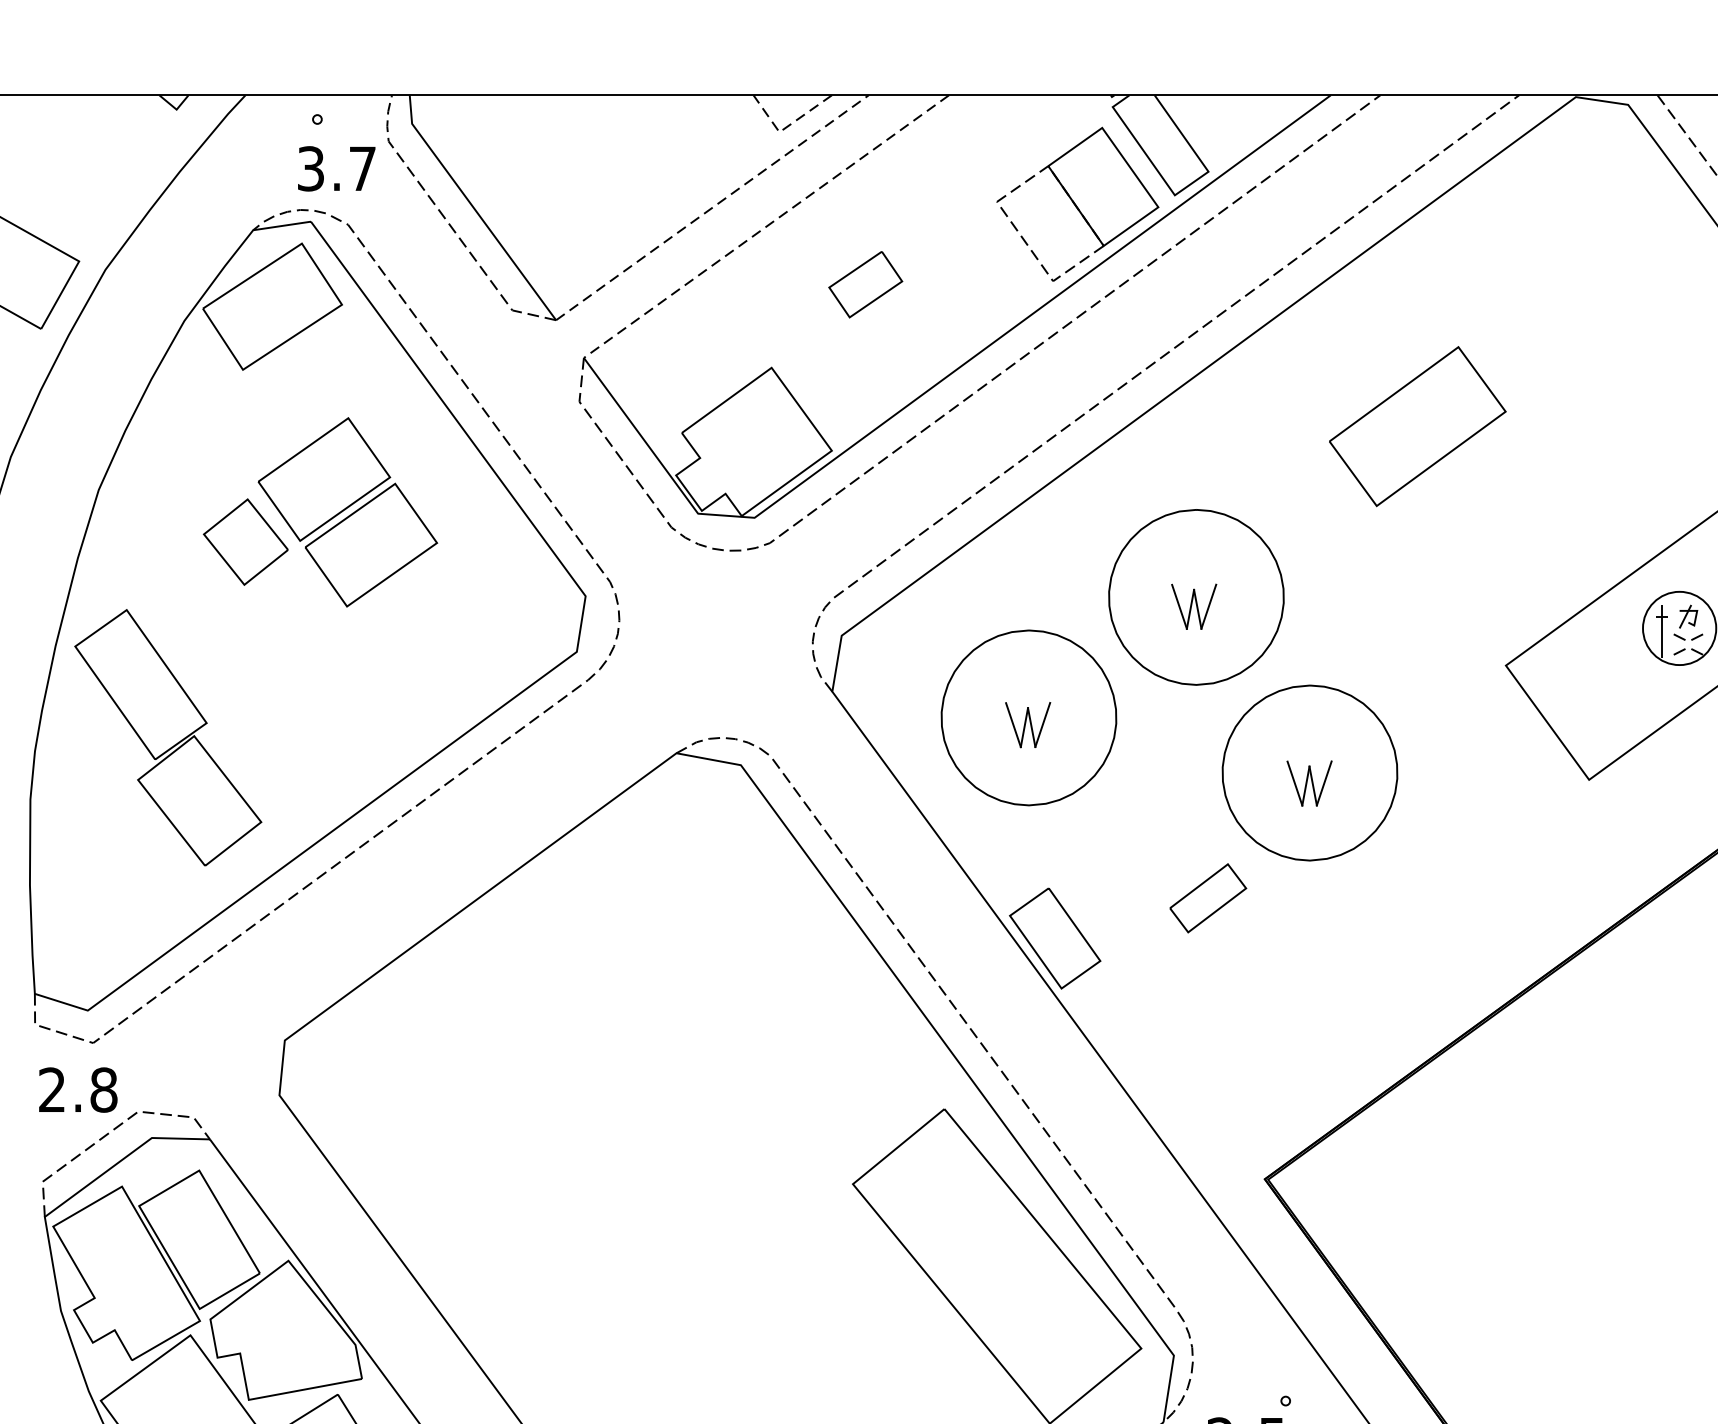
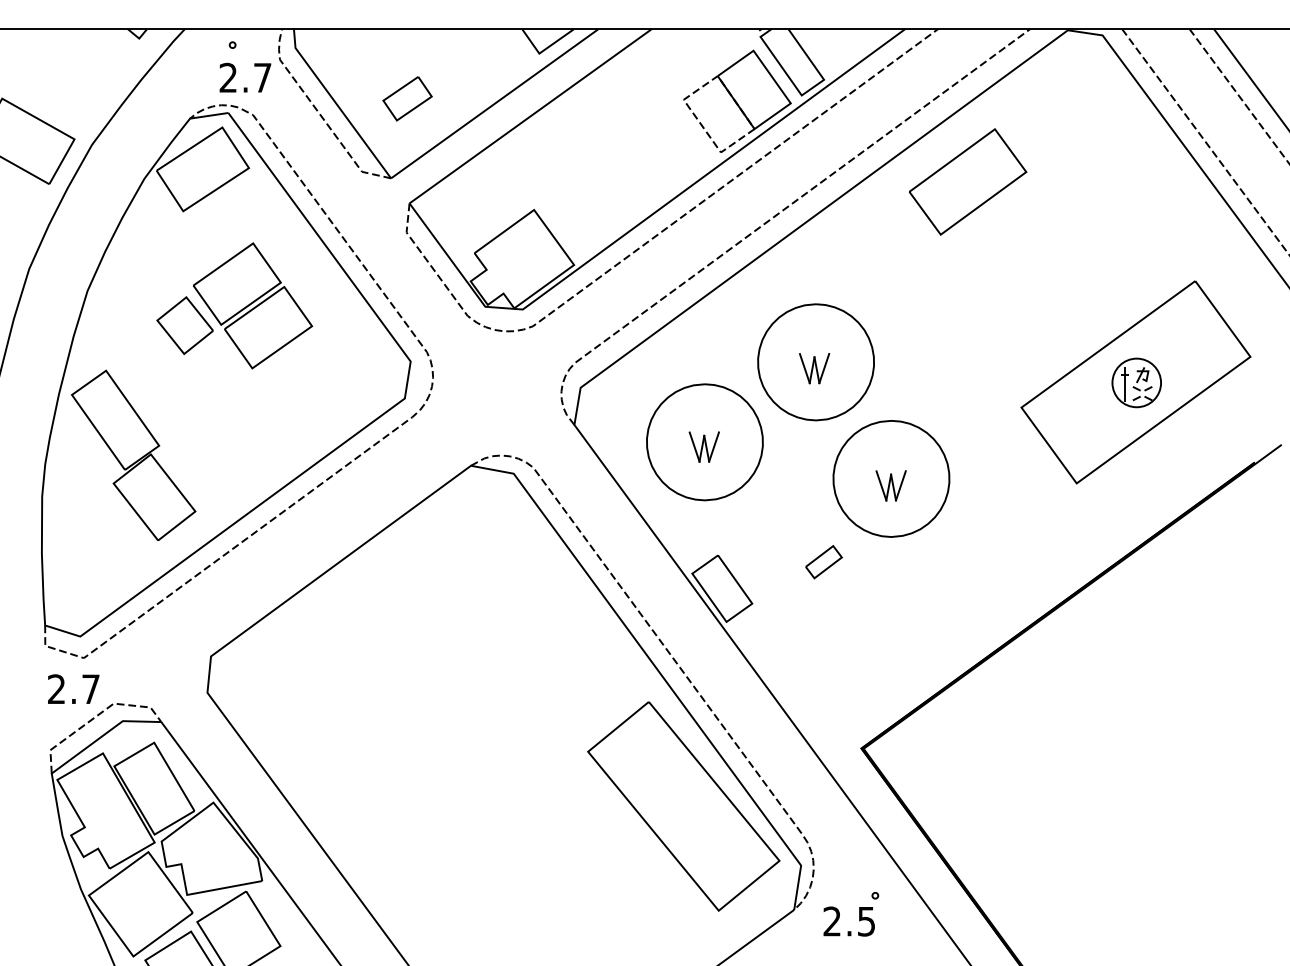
line: (787, 127) -> (544, 50), dashed -> solid
text: (309, 168) -> (227, 77), 3.7 -> 2.7
line: (711, 207) -> (494, 103), dashed -> solid
line: (766, 226) -> (530, 116), dashed -> solid
part: (865, 284) -> (407, 98), moved
part: (1417, 425) -> (967, 181), moved
part: (1207, 898) -> (823, 562), size x0.71
text: (103, 1090) -> (90, 689), 2.8 -> 2.7

